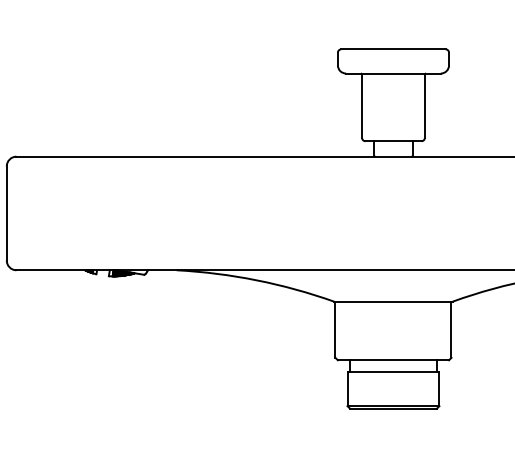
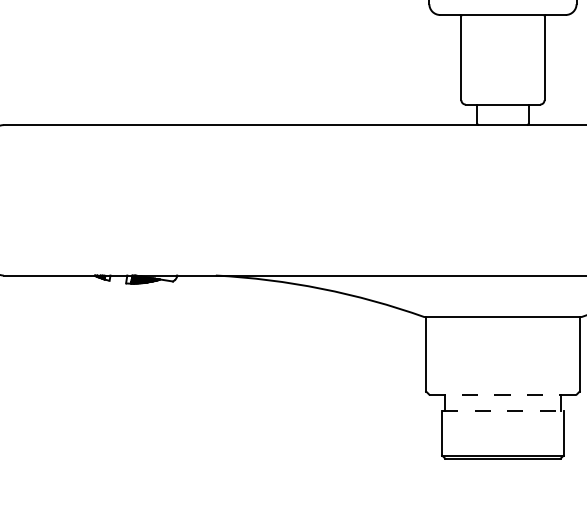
line: (393, 360) -> (502, 395), solid -> dashed
line: (393, 372) -> (502, 410), solid -> dashed

